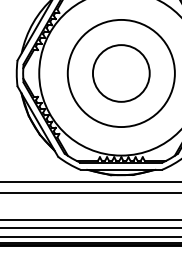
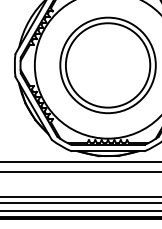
circle: (121, 73) -> (108, 65), size x1.67

